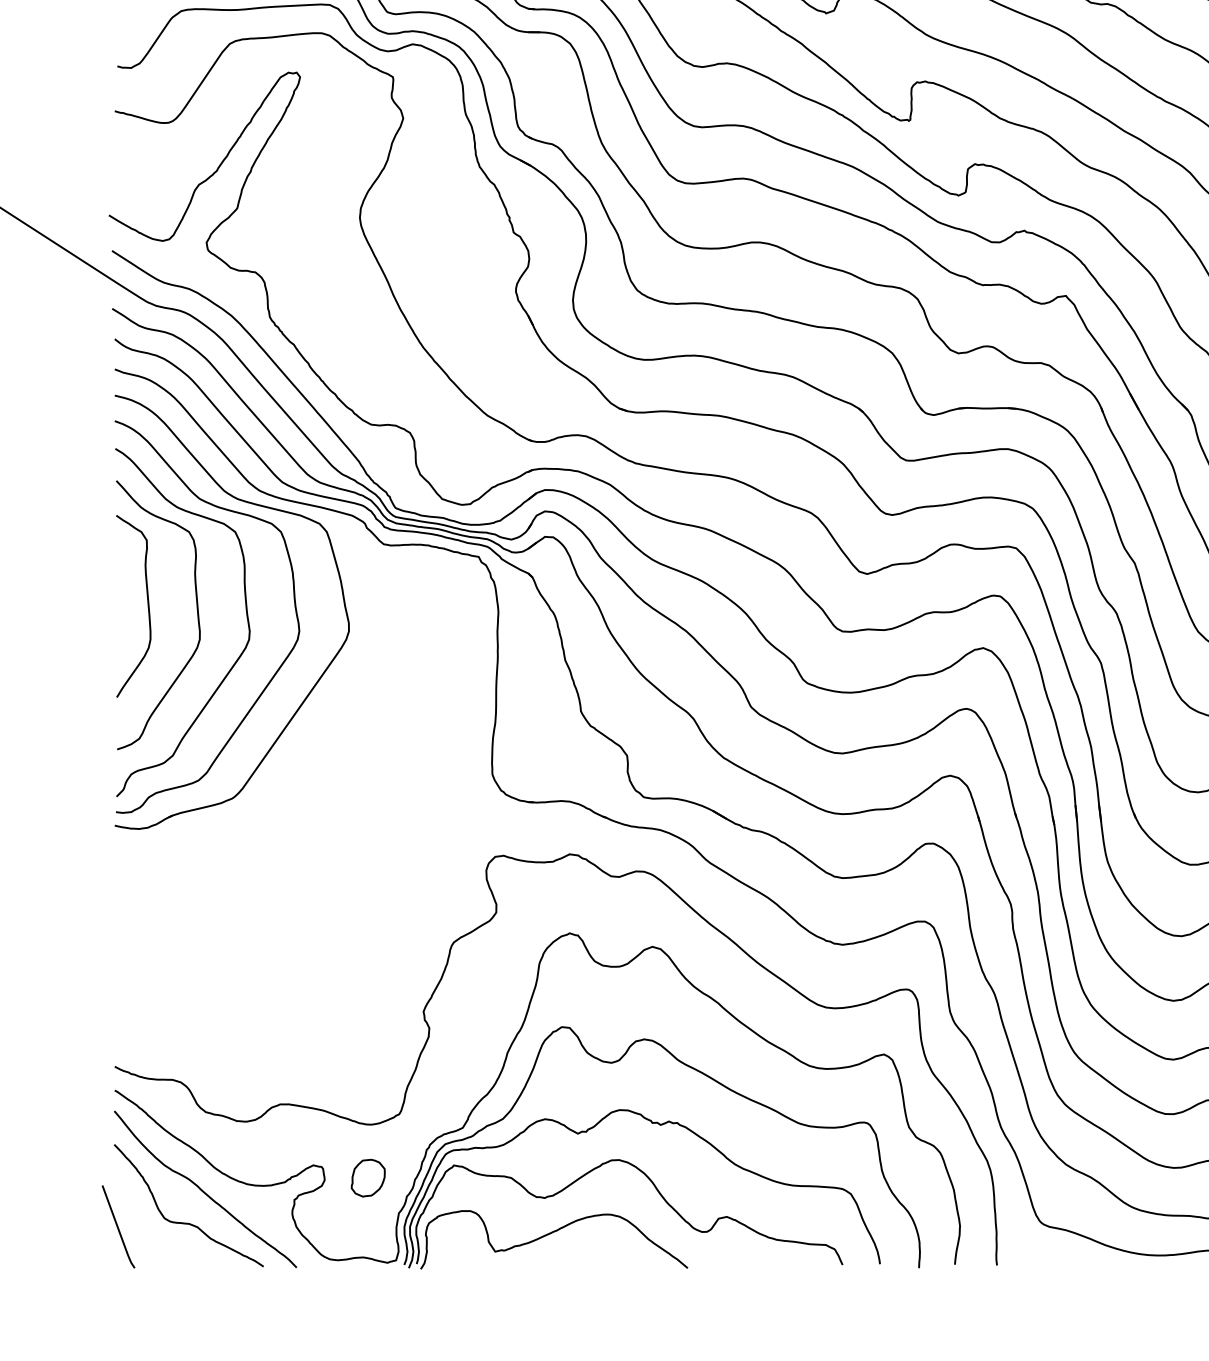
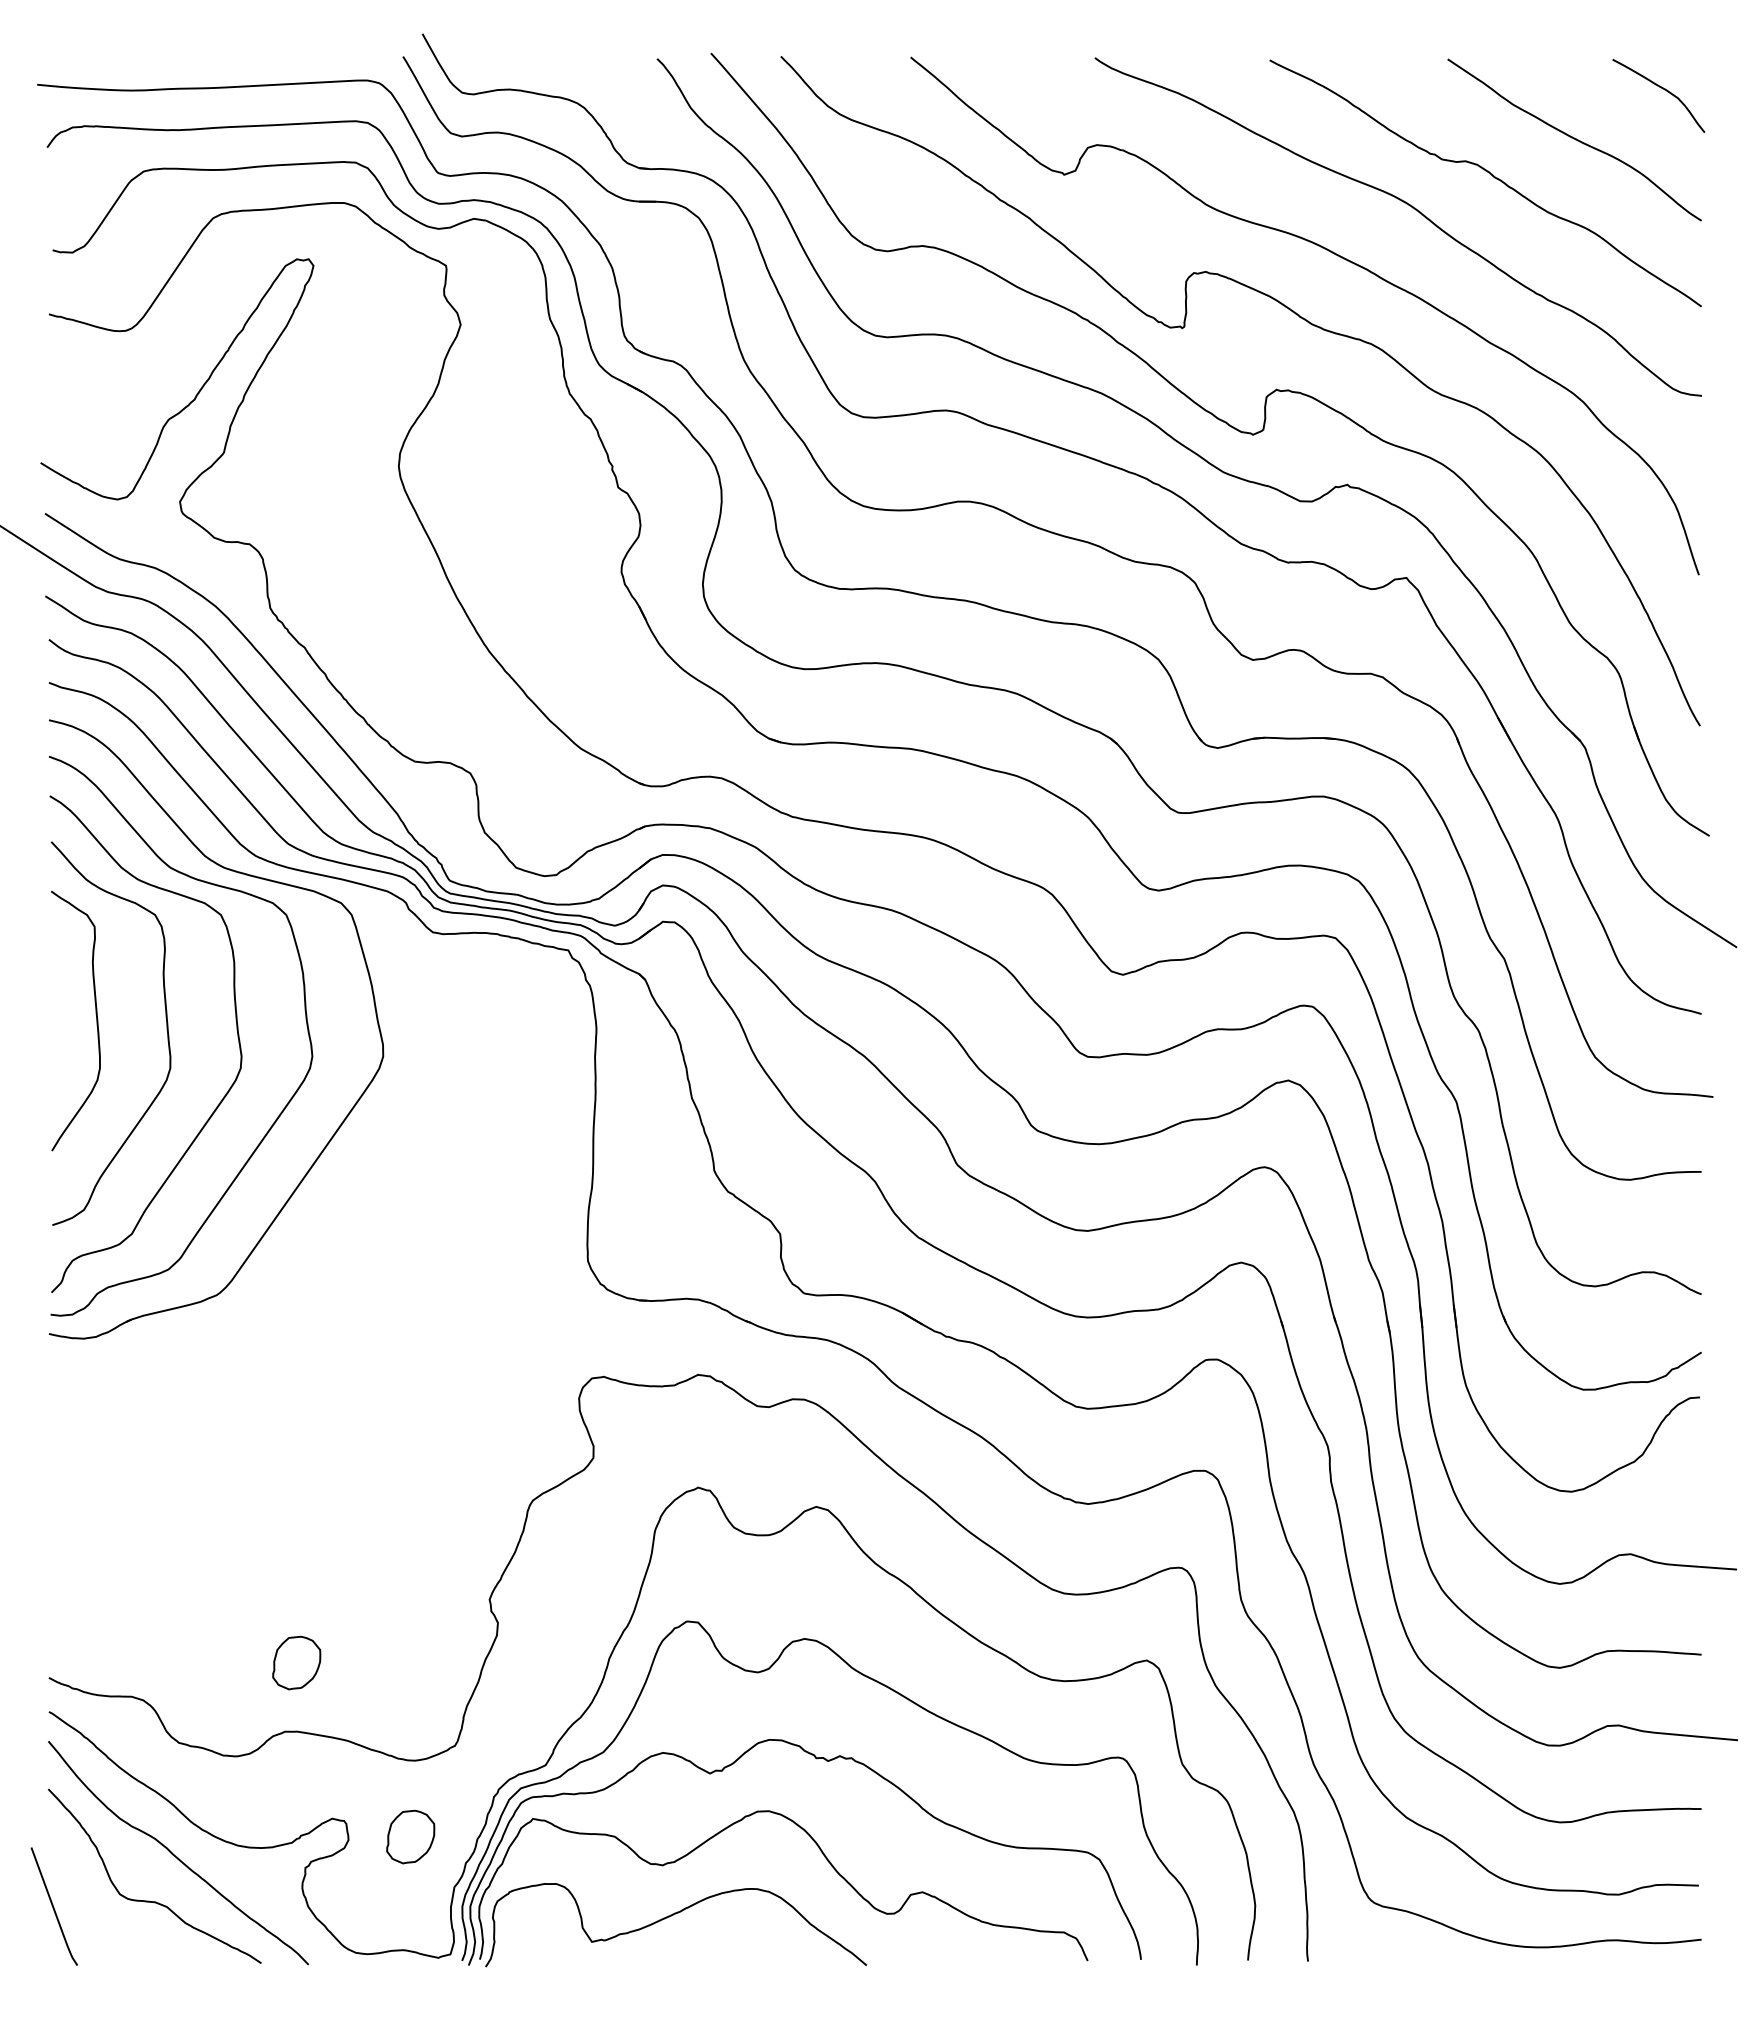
part: (288, 1055) -> (296, 1662), added

